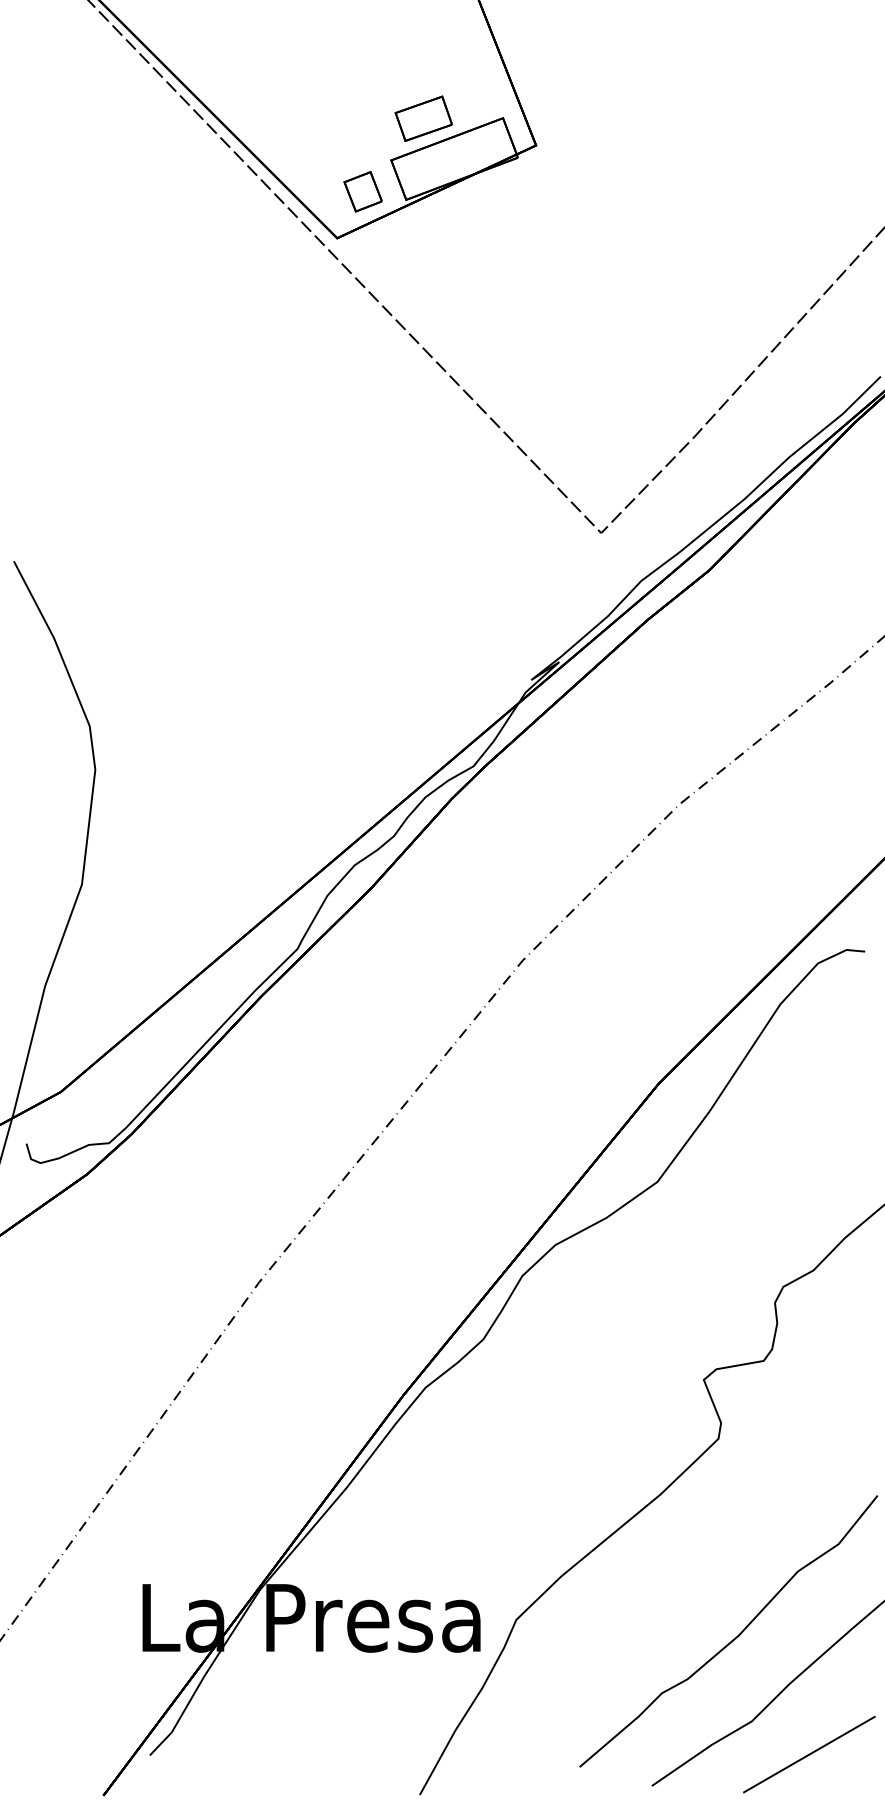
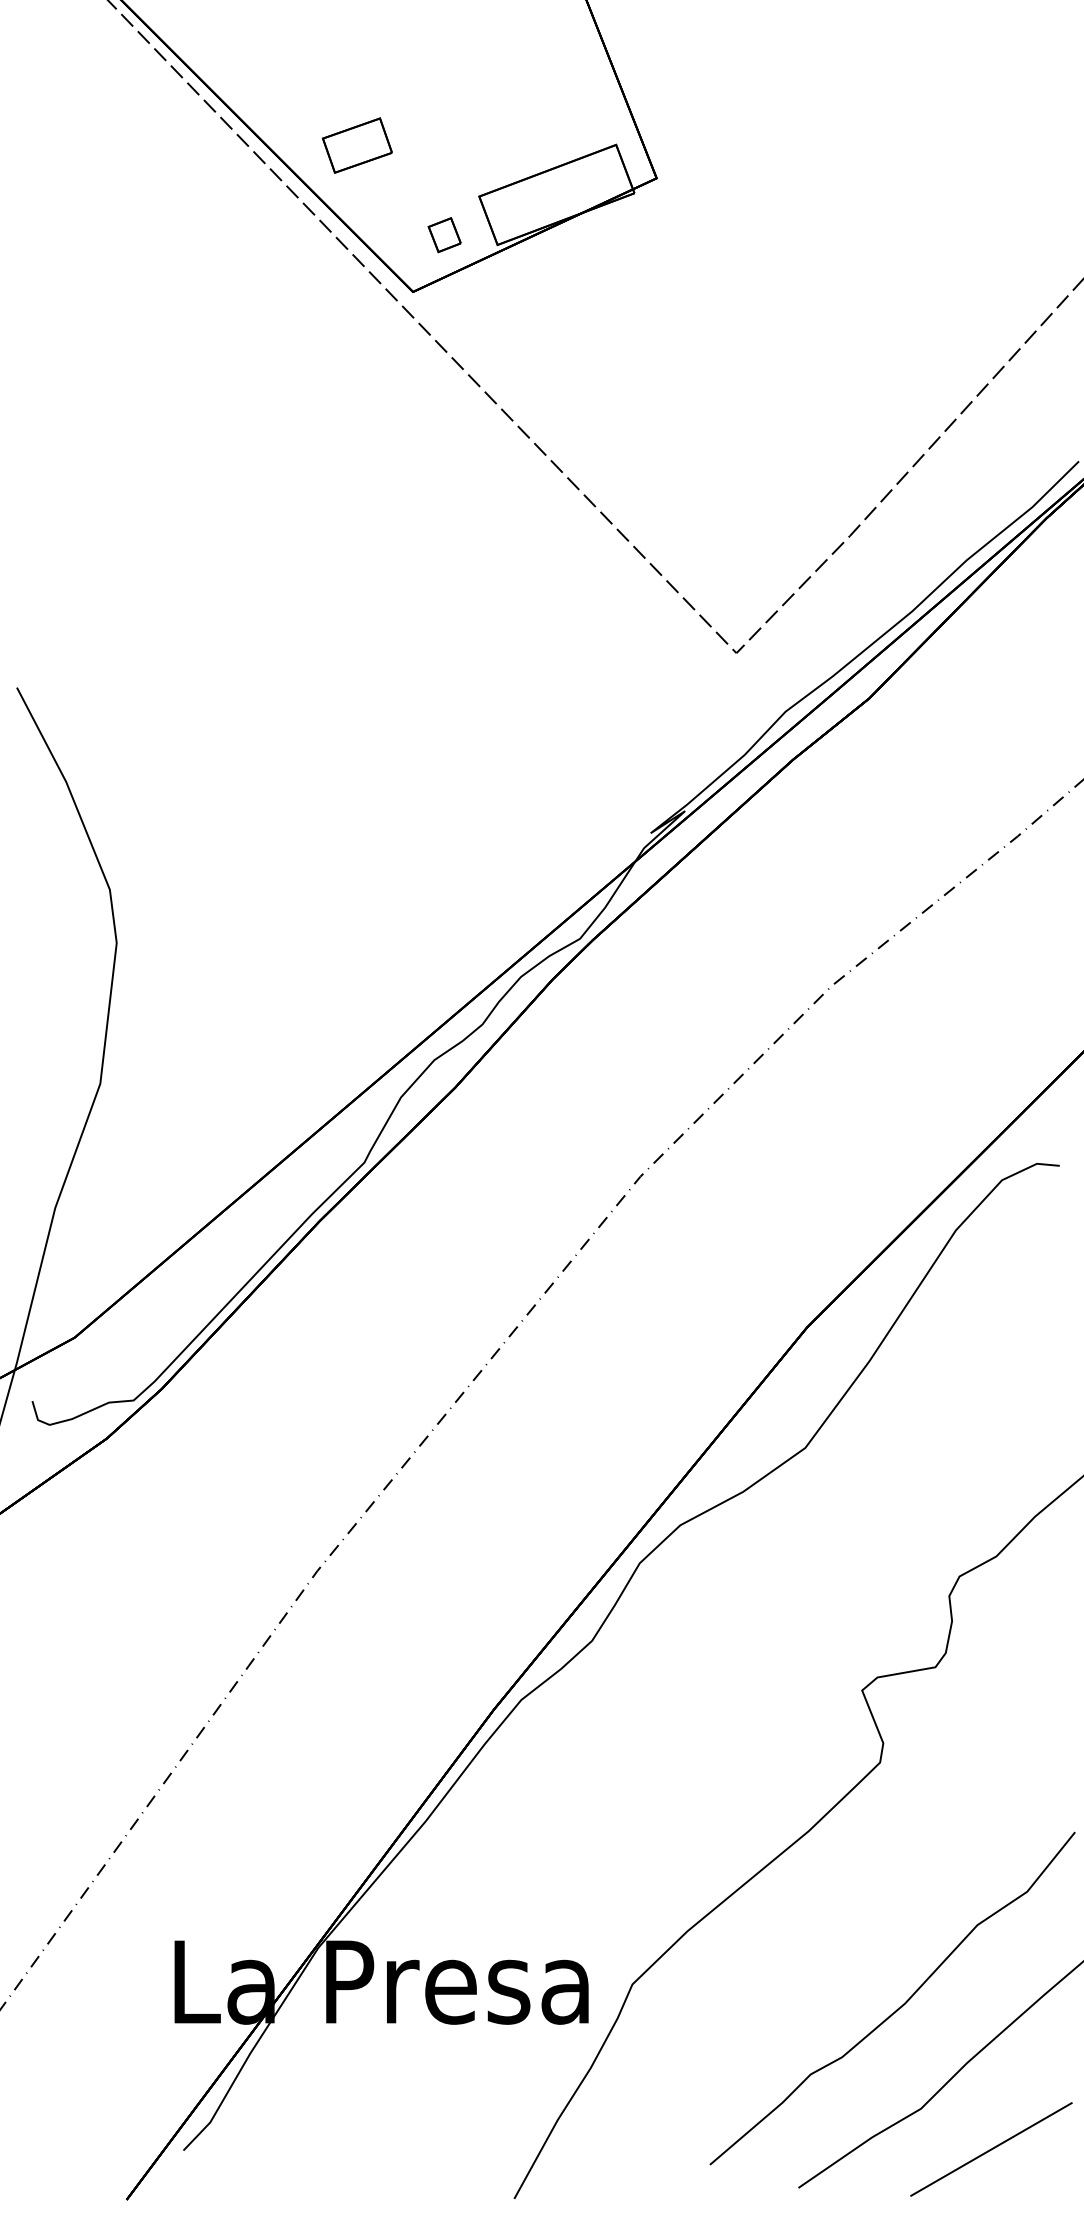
part: (423, 118) -> (357, 145), moved
part: (362, 191) -> (444, 234), size x0.7

